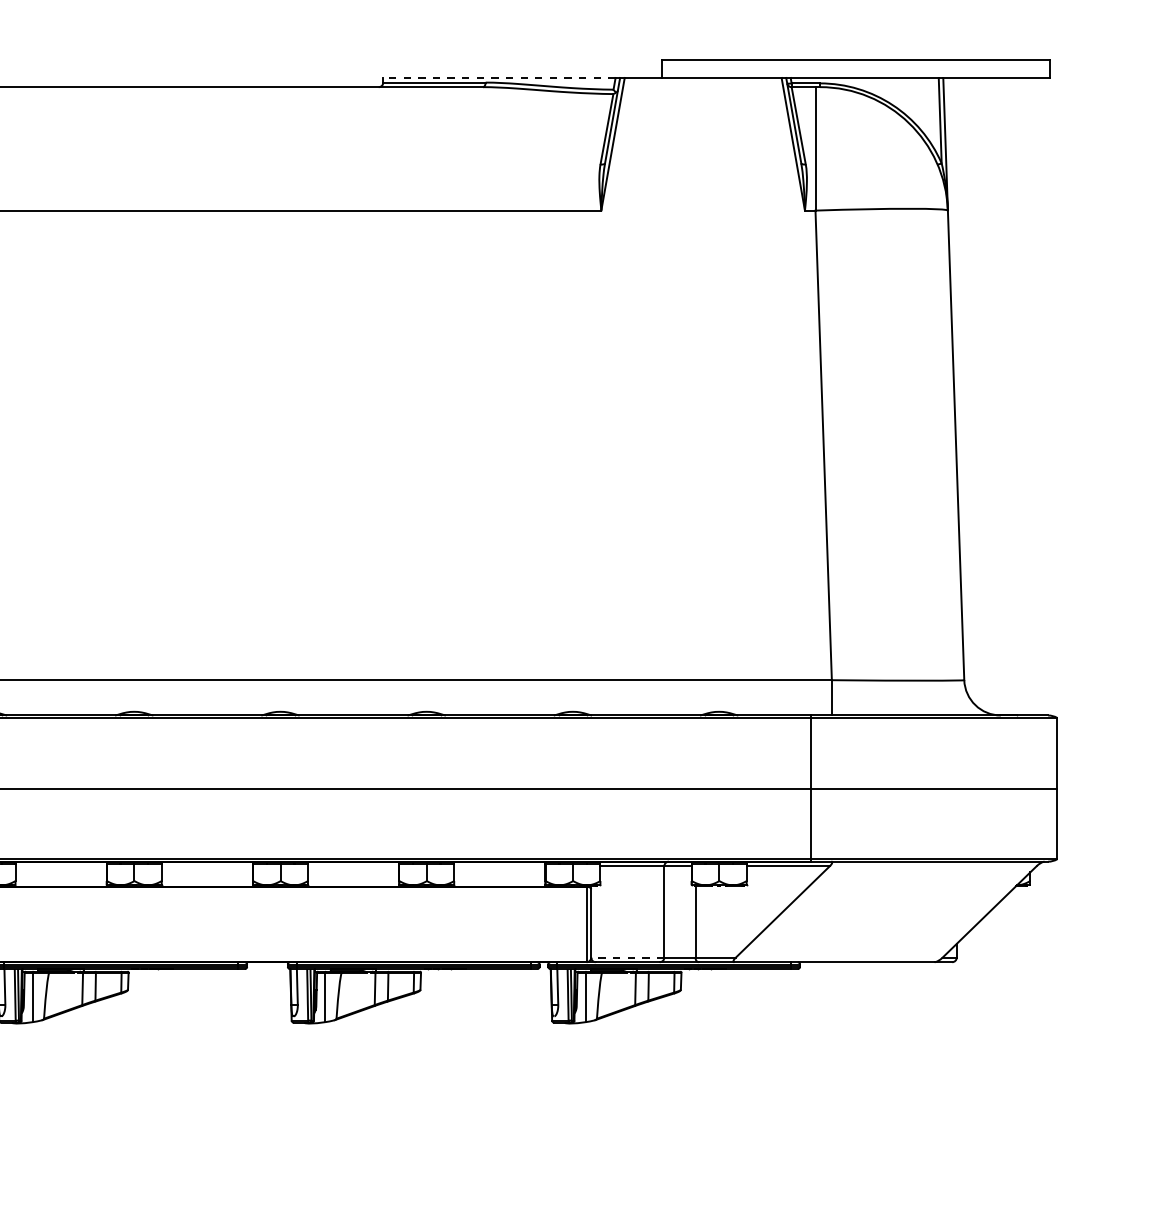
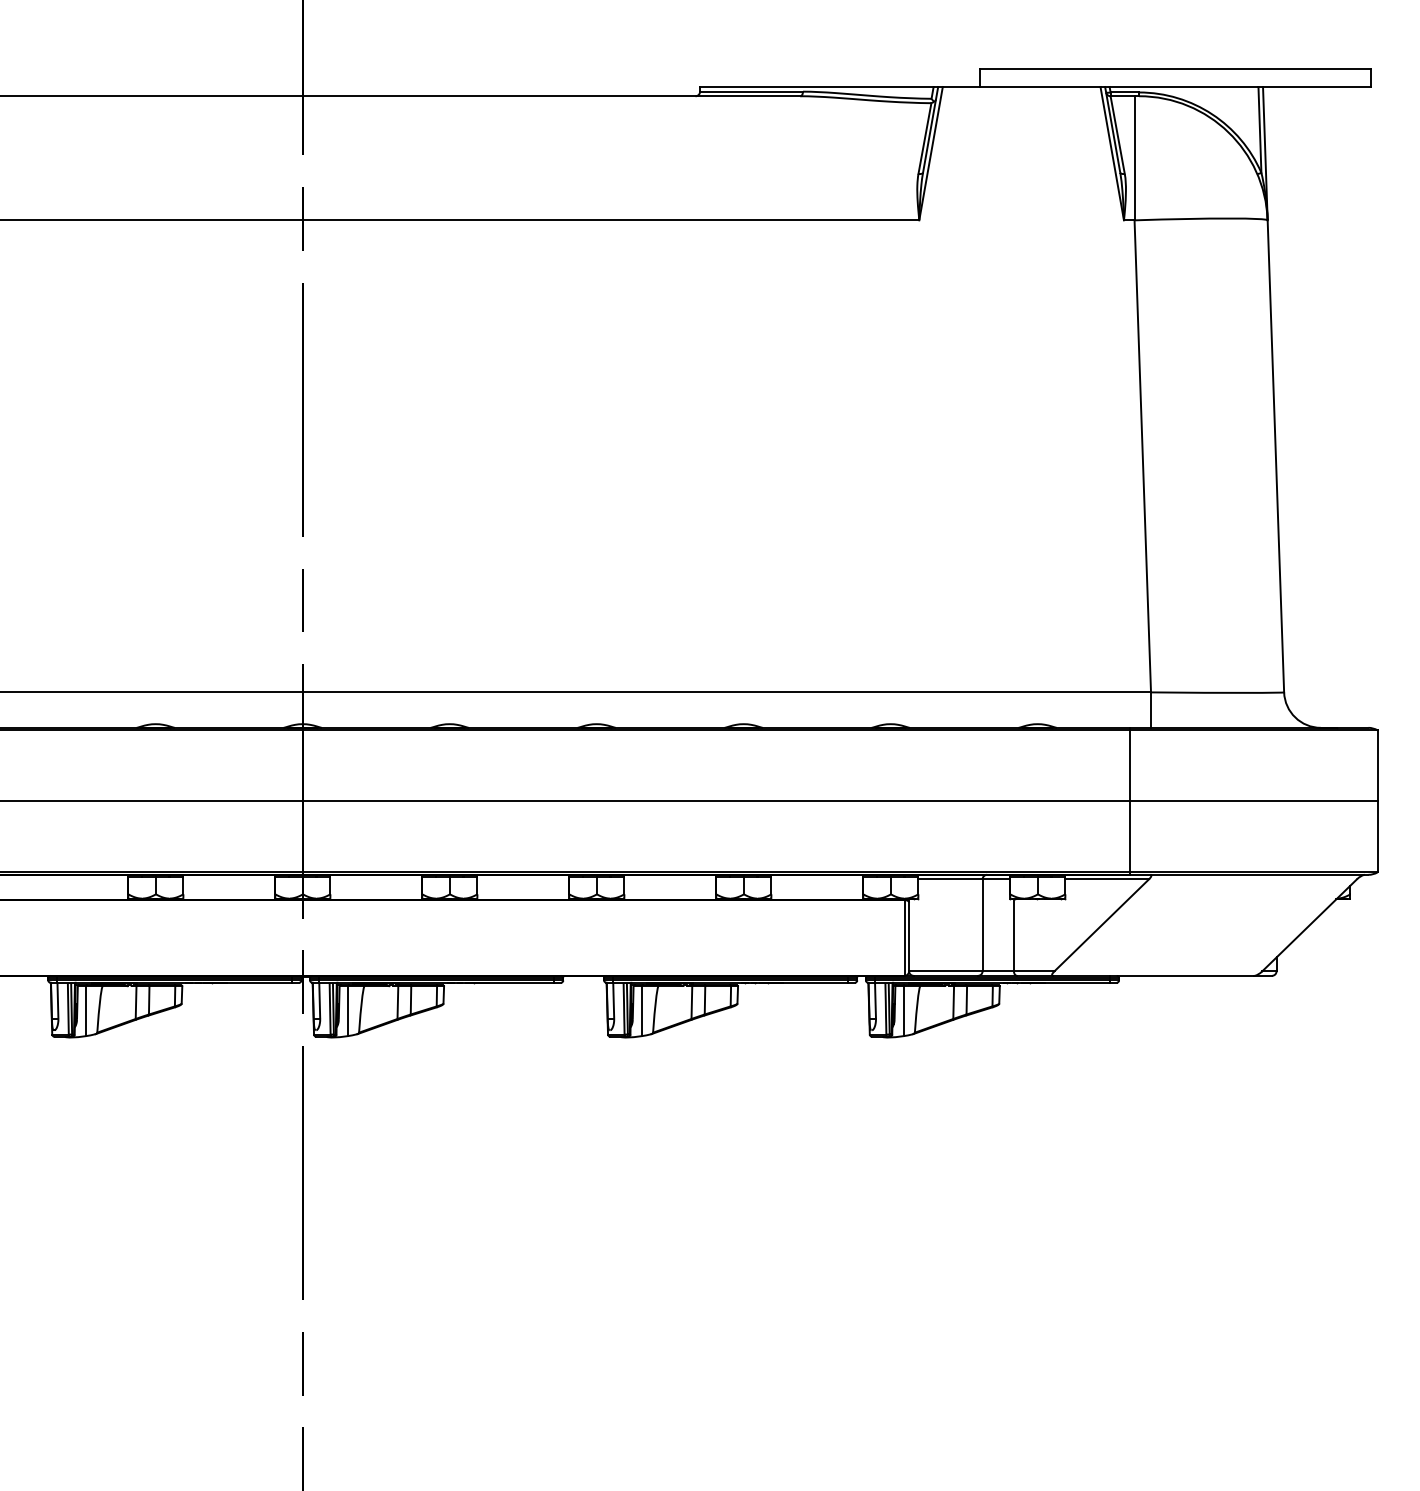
line: (499, 78) -> (816, 87), dashed -> solid
line: (627, 957) -> (945, 971), dashed -> solid

